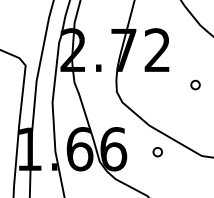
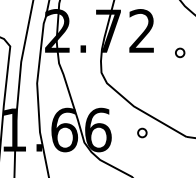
part: (195, 84) -> (180, 52), moved

